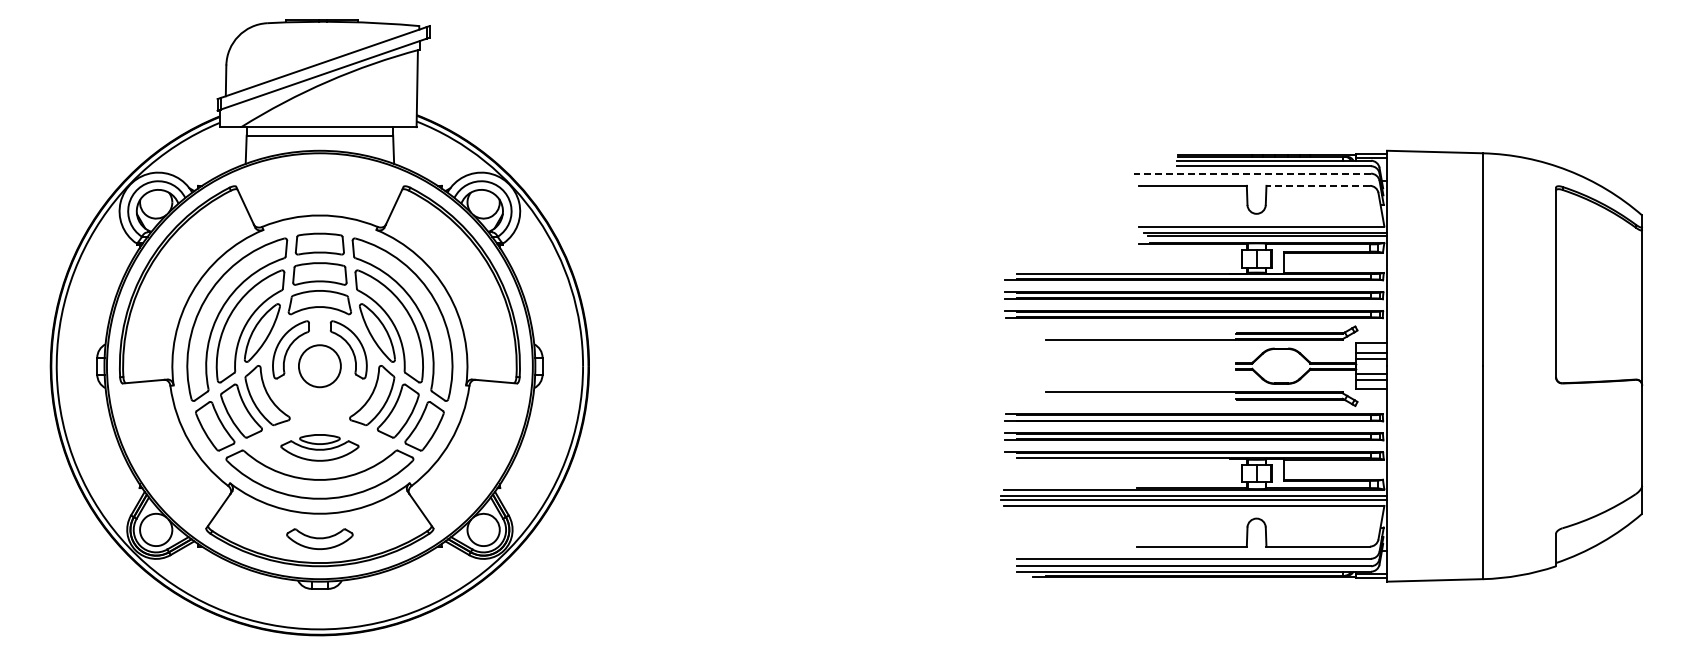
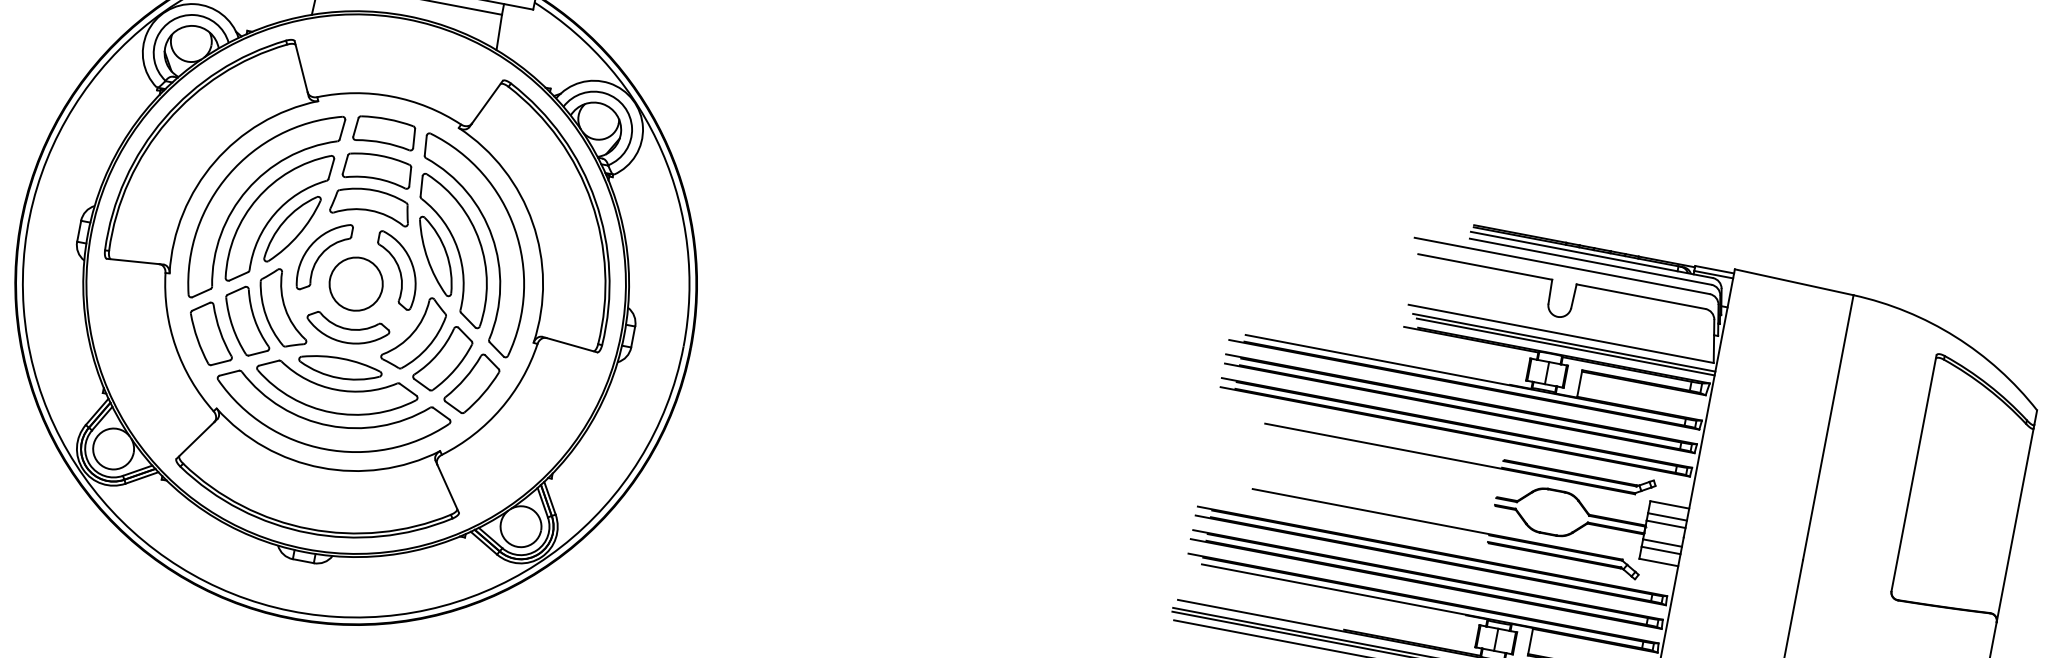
line: (1252, 173) -> (1562, 265), dashed -> solid
line: (1318, 185) -> (1641, 296), dashed -> solid
part: (319, 447) -> (336, 385), size x1.67
part: (319, 538) -> (347, 329), moved

